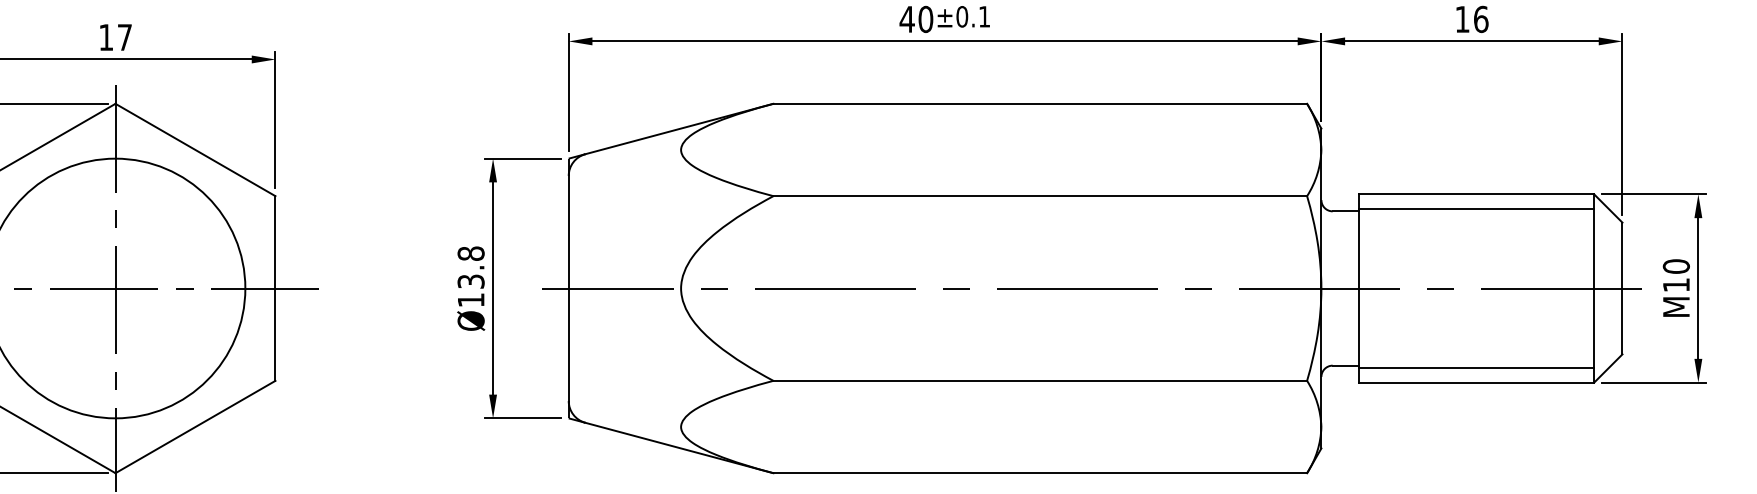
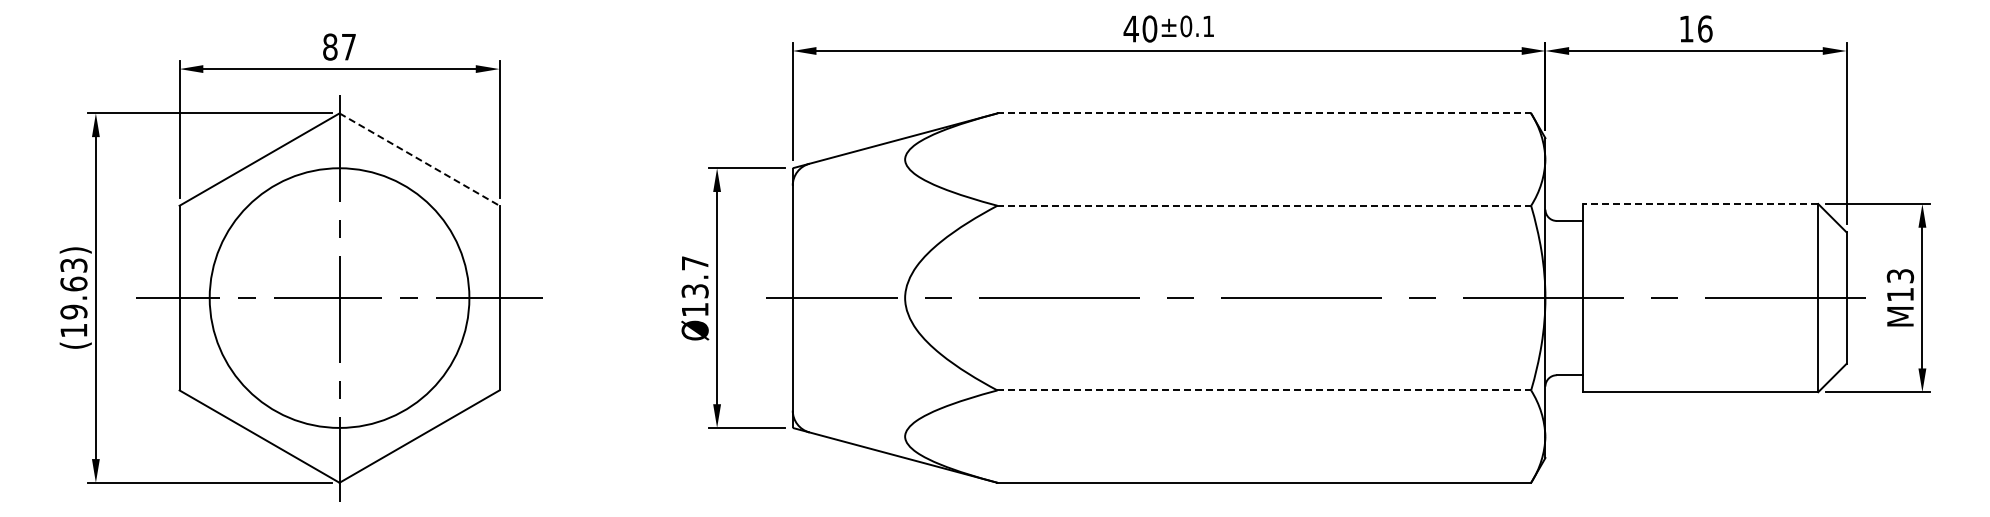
text: (106, 36) -> (330, 46), 17 -> 87
line: (1040, 103) -> (1264, 113), solid -> dashed
line: (195, 149) -> (419, 159), solid -> dashed
line: (1476, 194) -> (1700, 204), solid -> dashed
line: (1040, 195) -> (1264, 205), solid -> dashed
line: (1476, 208) -> (1700, 218), removed
text: (470, 253) -> (694, 263), Ø13.8 -> Ø13.7
text: (1676, 265) -> (1900, 275), M10 -> M13
line: (1476, 368) -> (1700, 378), removed
line: (1040, 380) -> (1264, 390), solid -> dashed

